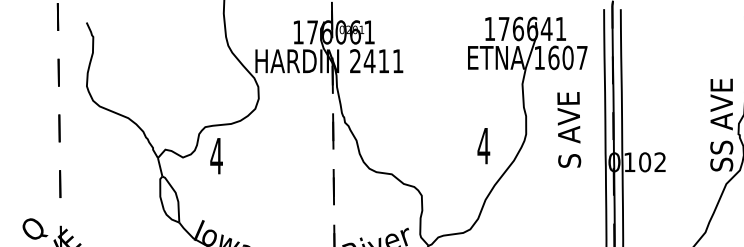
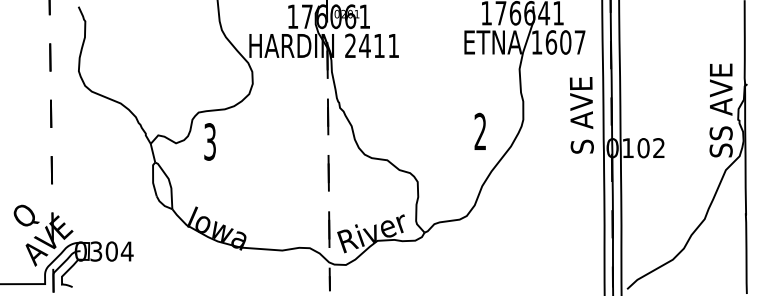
text: (568, 130) -> (581, 115), moved
text: (483, 144) -> (480, 130), 4 -> 2
text: (216, 155) -> (209, 141), 4 -> 3

